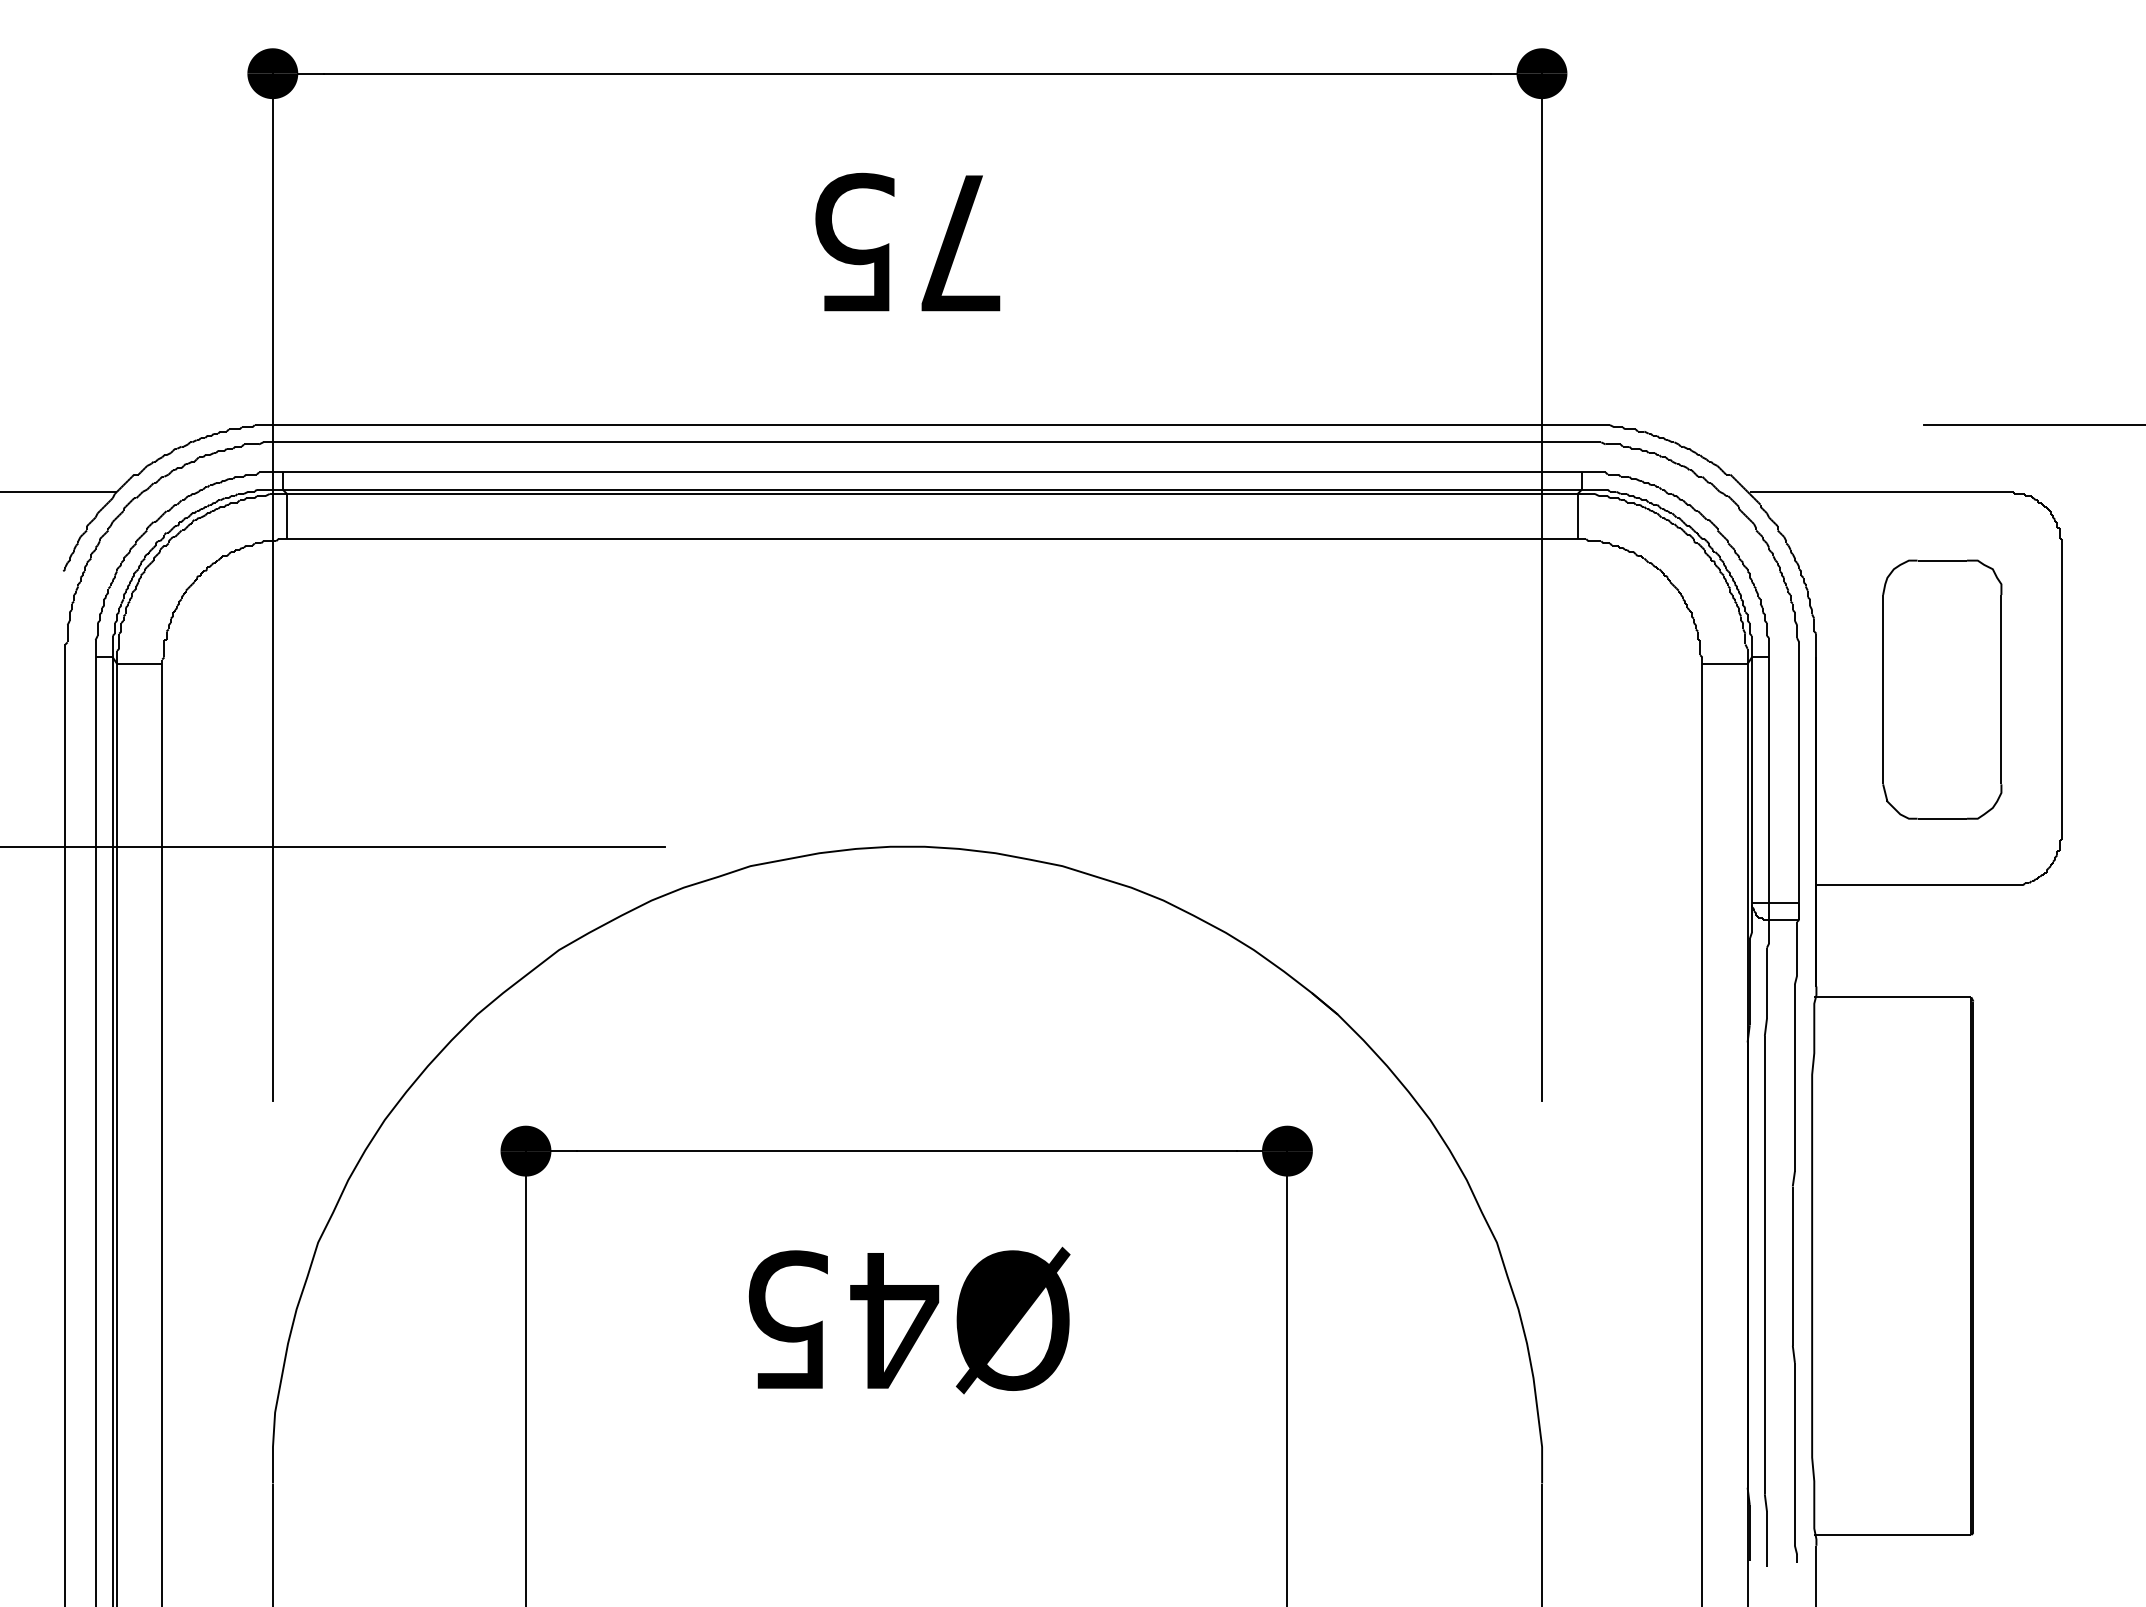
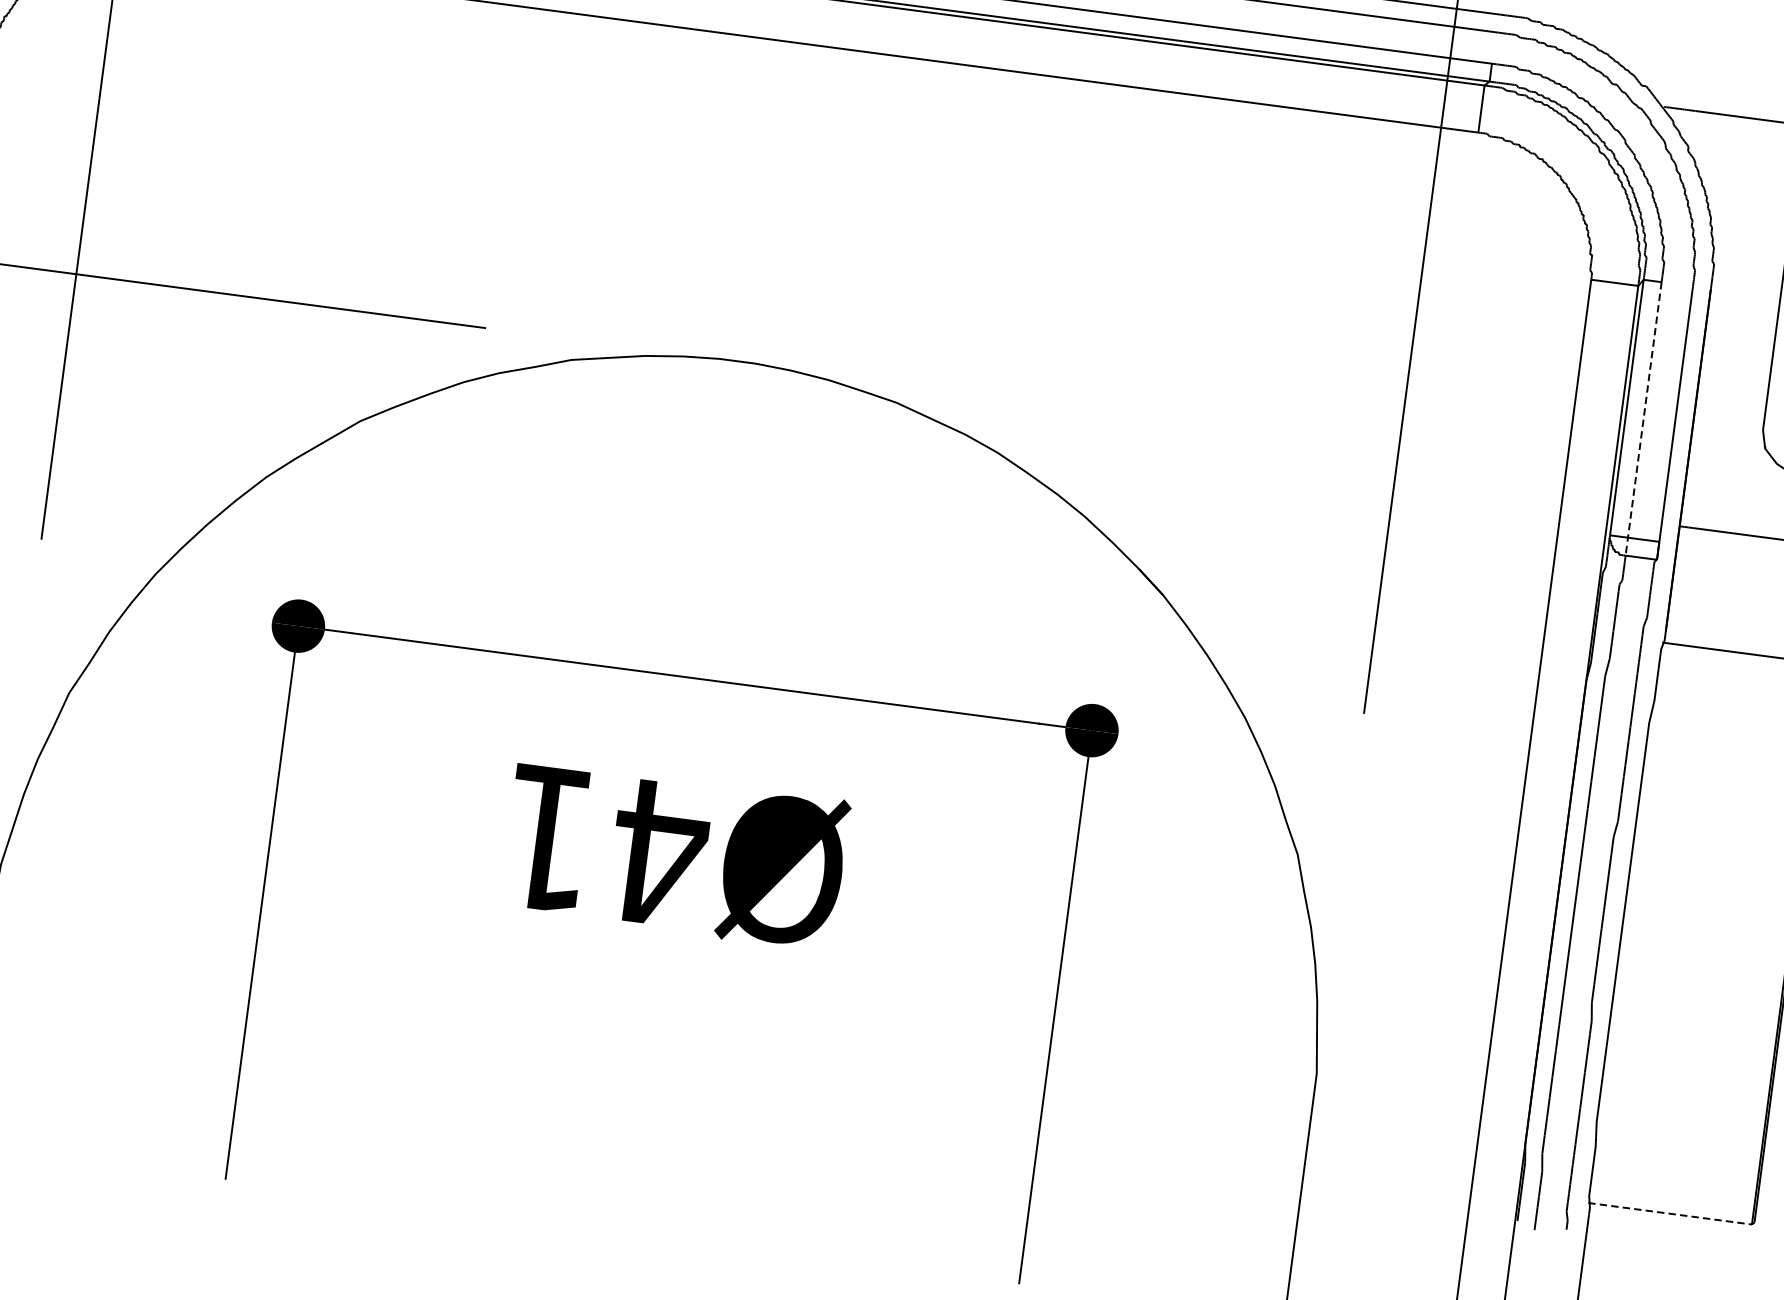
line: (1769, 789) -> (1643, 419), solid -> dashed
text: (787, 1319) -> (547, 837), Ø45 -> Ø41
line: (1892, 1535) -> (1669, 1214), solid -> dashed

